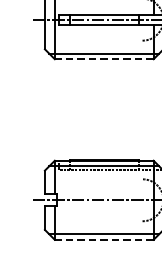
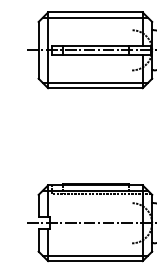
line: (103, 59) -> (94, 88), dashed -> solid
line: (103, 240) -> (94, 261), dashed -> solid

